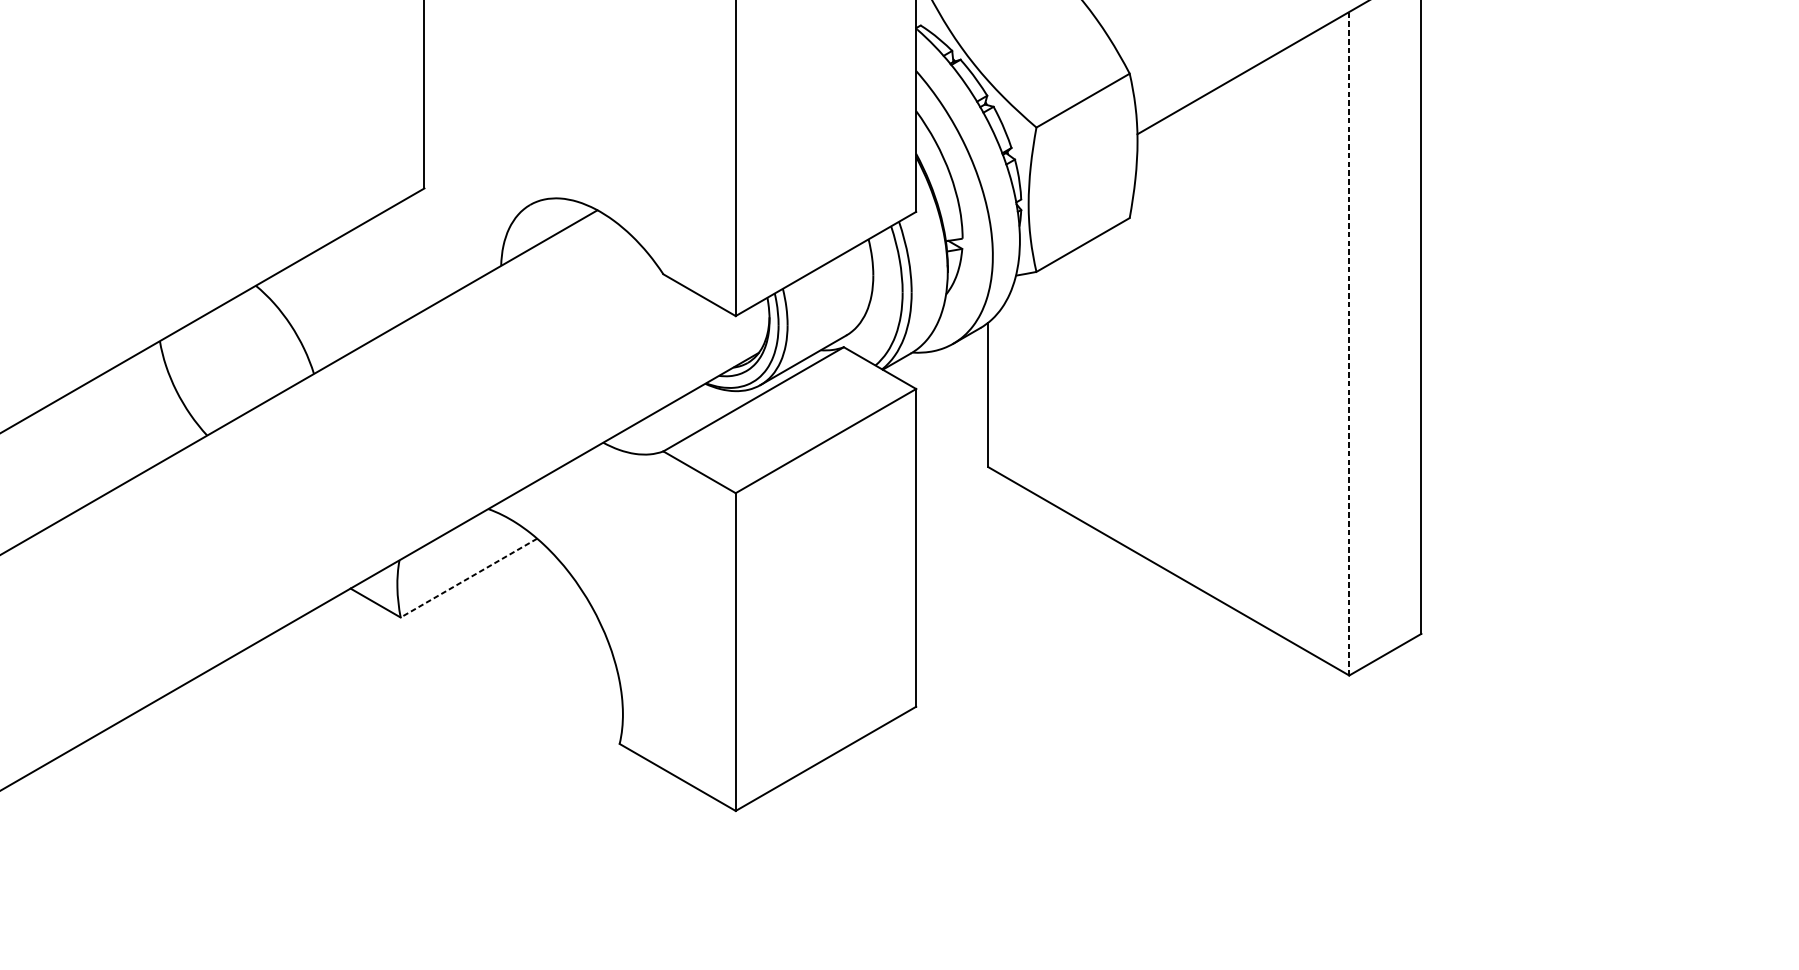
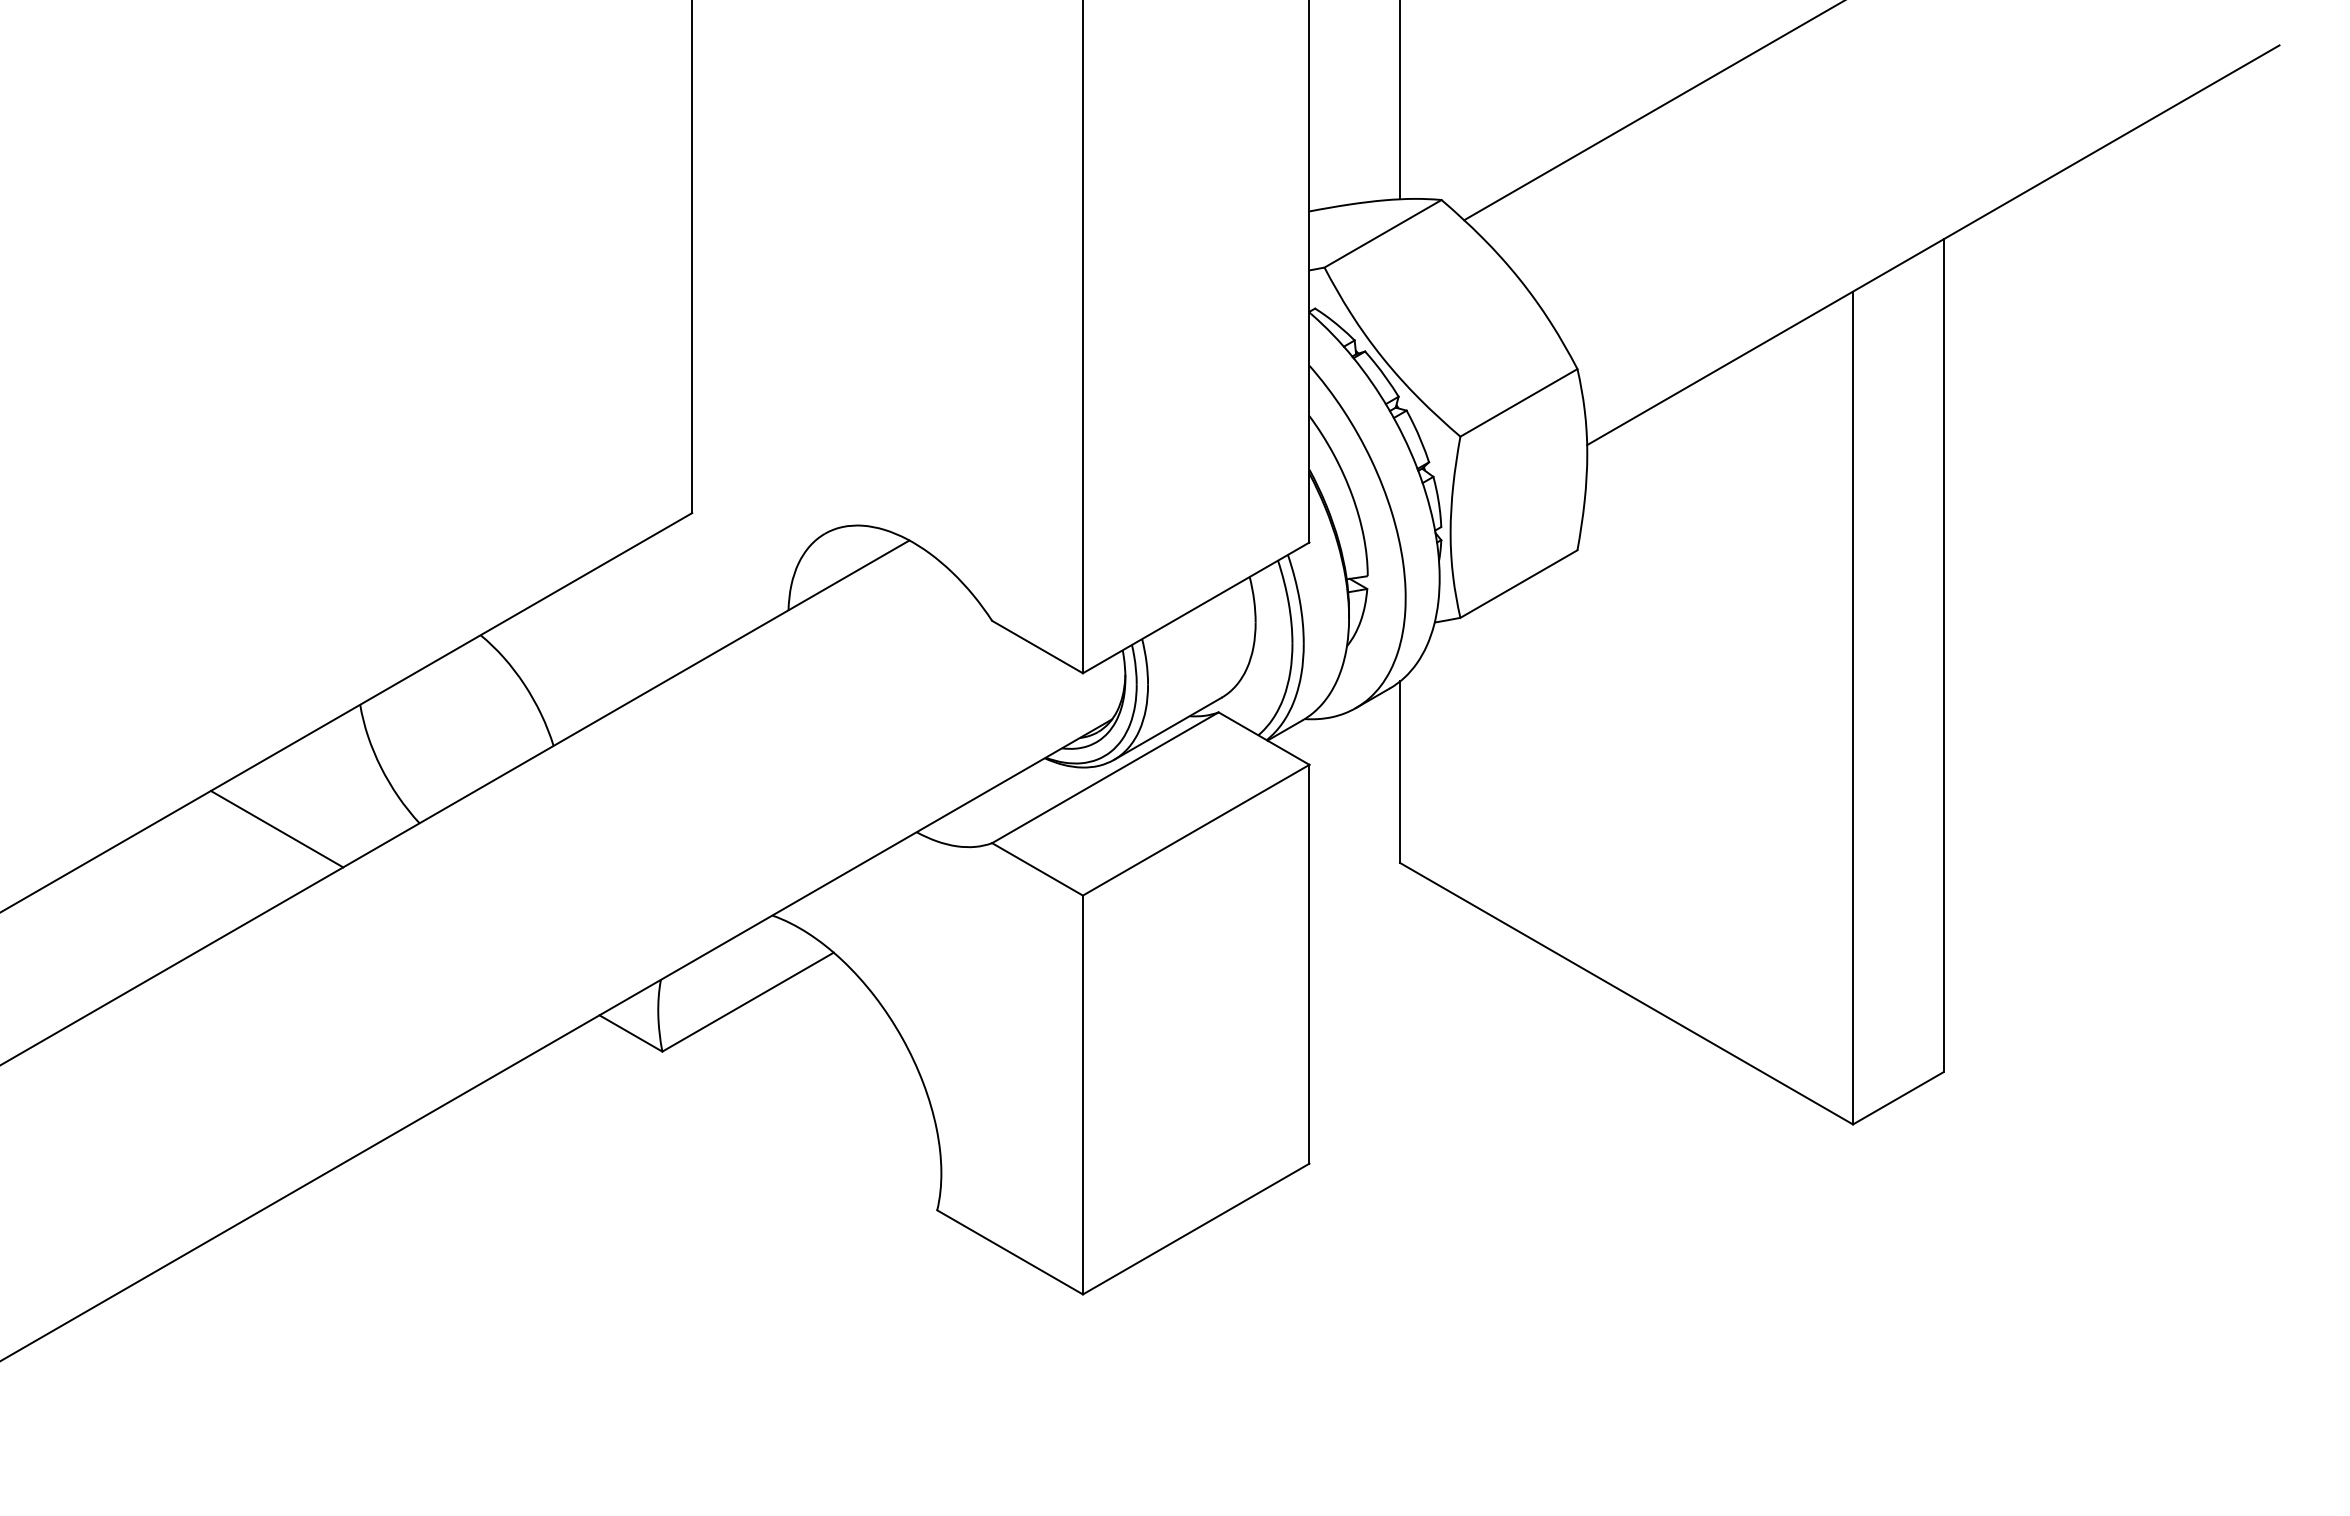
line: (1349, 343) -> (1853, 707), dashed -> solid
line: (93, 439) -> (276, 828), added
line: (469, 578) -> (748, 1002), dashed -> solid

